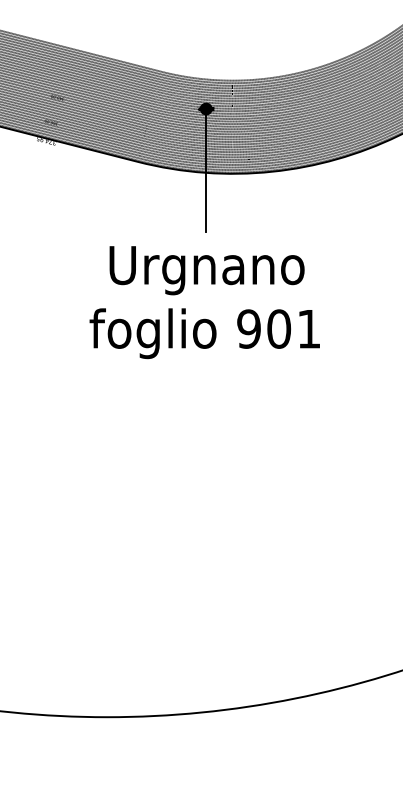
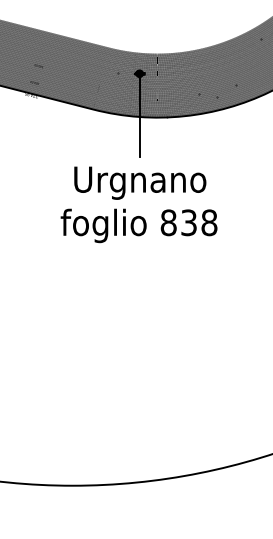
text: (278, 328) -> (188, 222), 901 -> 838

